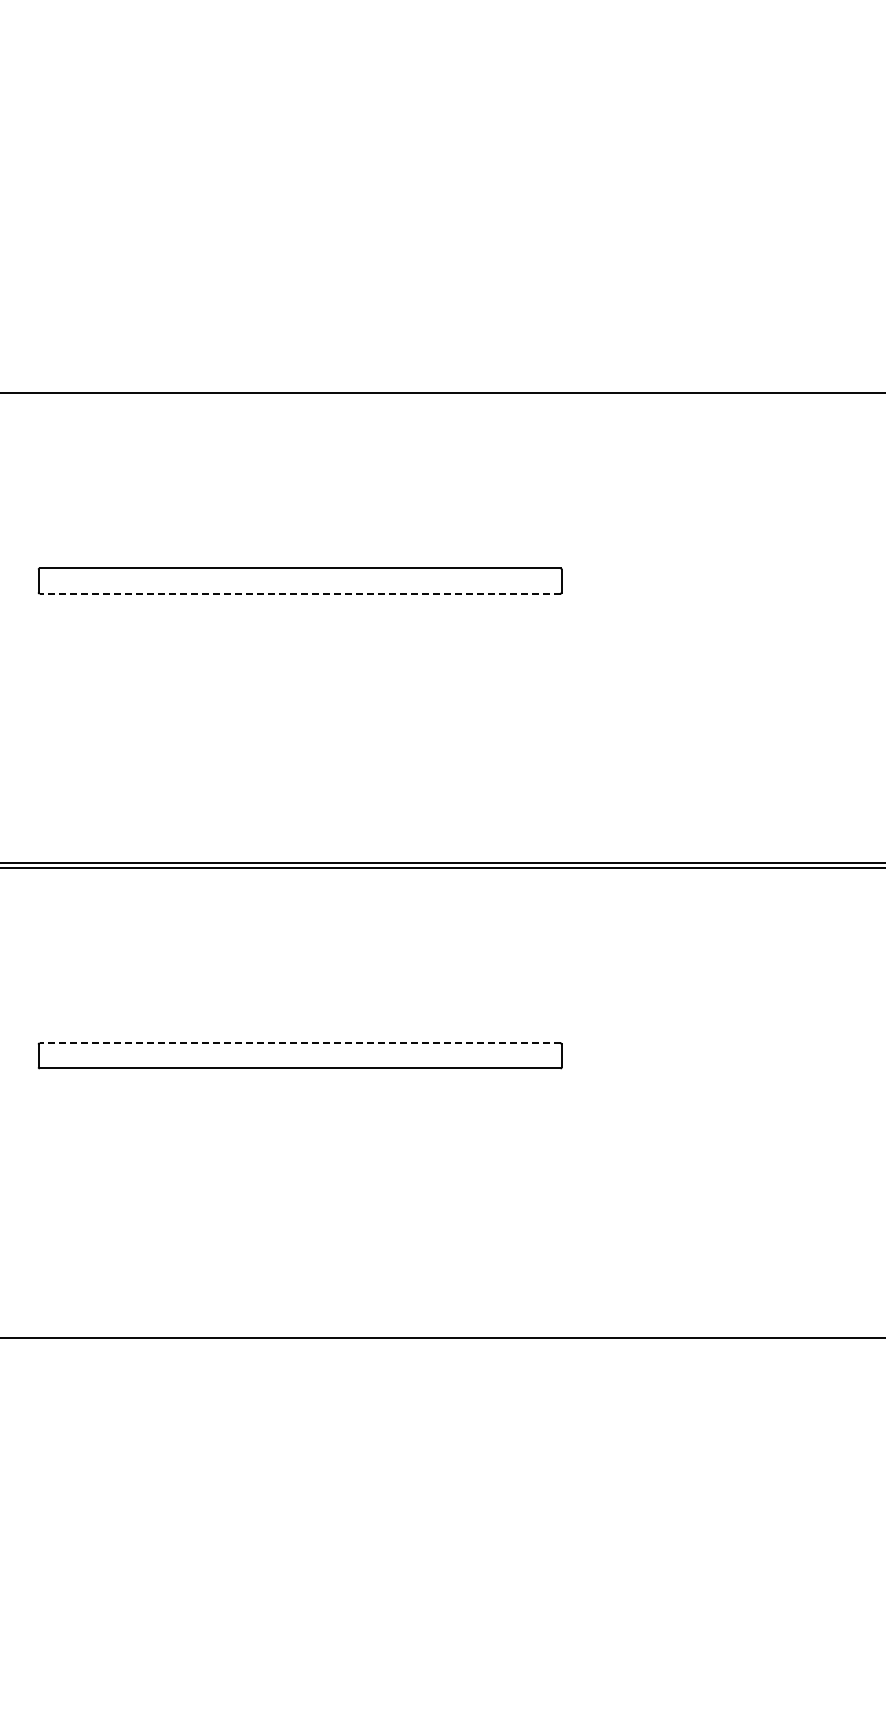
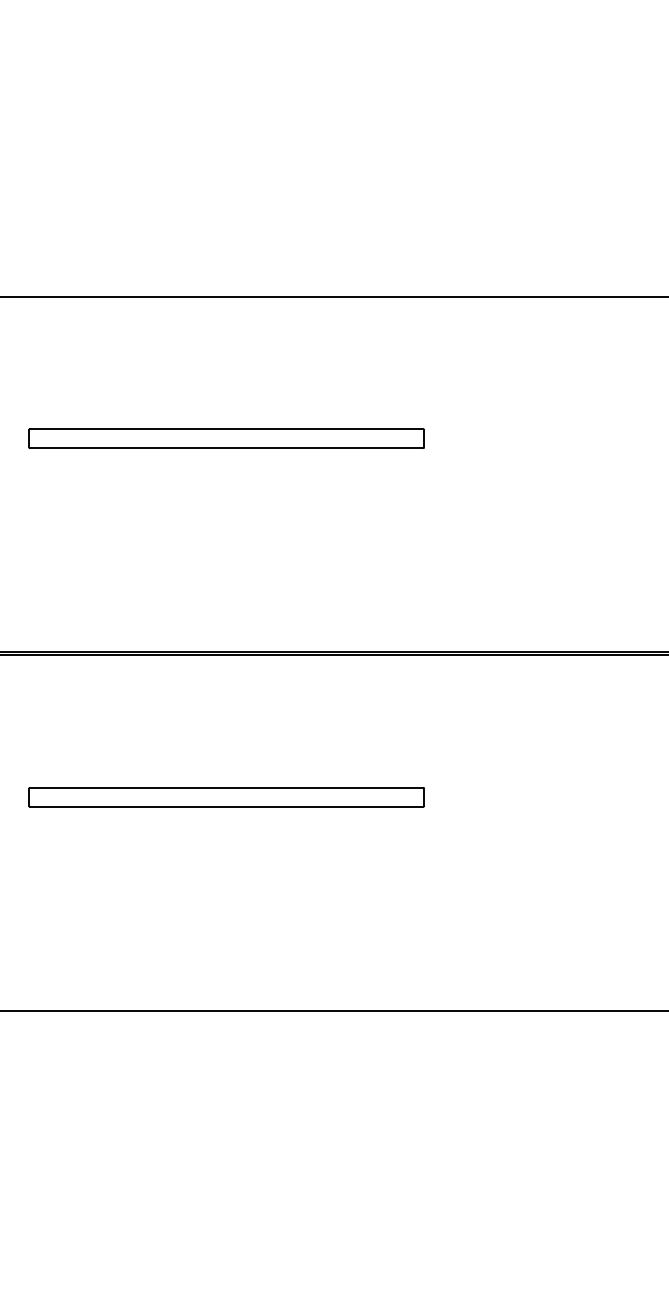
line: (299, 593) -> (226, 448), dashed -> solid
line: (299, 1043) -> (226, 787), dashed -> solid

